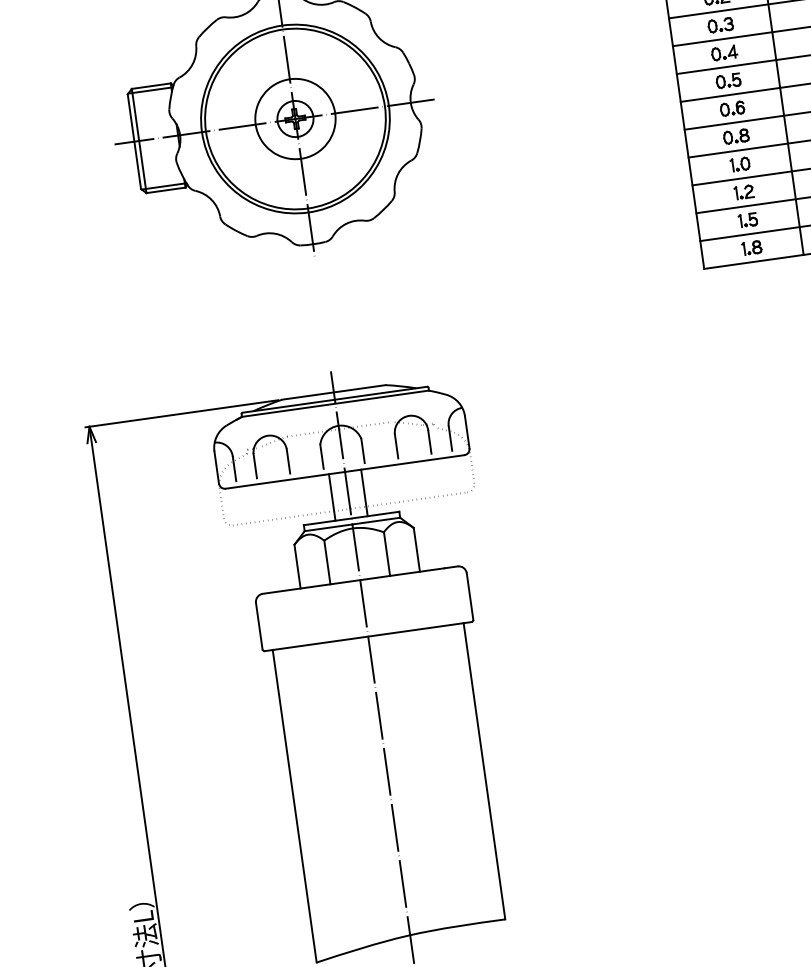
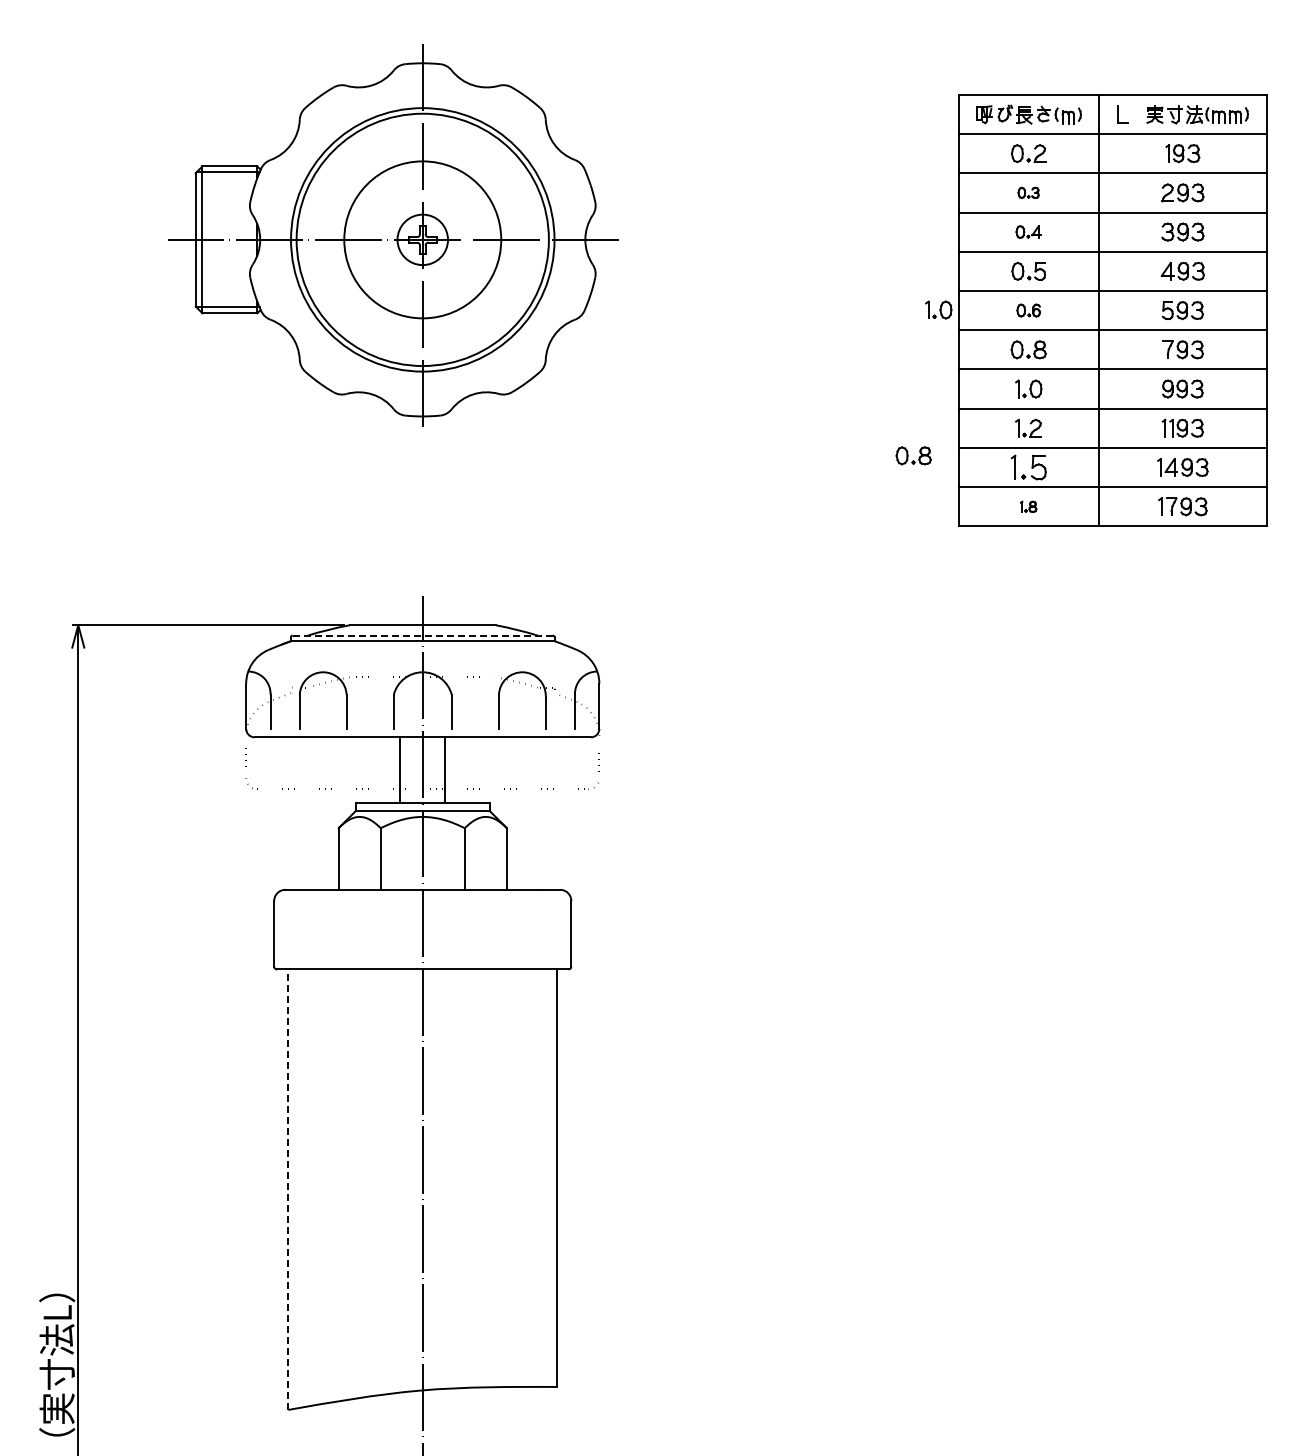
part: (720, 25) -> (1028, 192), size x0.6
part: (724, 52) -> (1028, 231), size x0.7
part: (732, 108) -> (1028, 310), size x0.7
part: (668, 117) -> (938, 309), added
circle: (295, 118) -> (422, 239), size x1.4
part: (747, 220) -> (1028, 467), size x1.4
part: (665, 223) -> (913, 455), added
part: (751, 247) -> (1028, 506), size x0.6
line: (335, 399) -> (423, 635), solid -> dashed
line: (294, 806) -> (288, 1189), solid -> dashed

